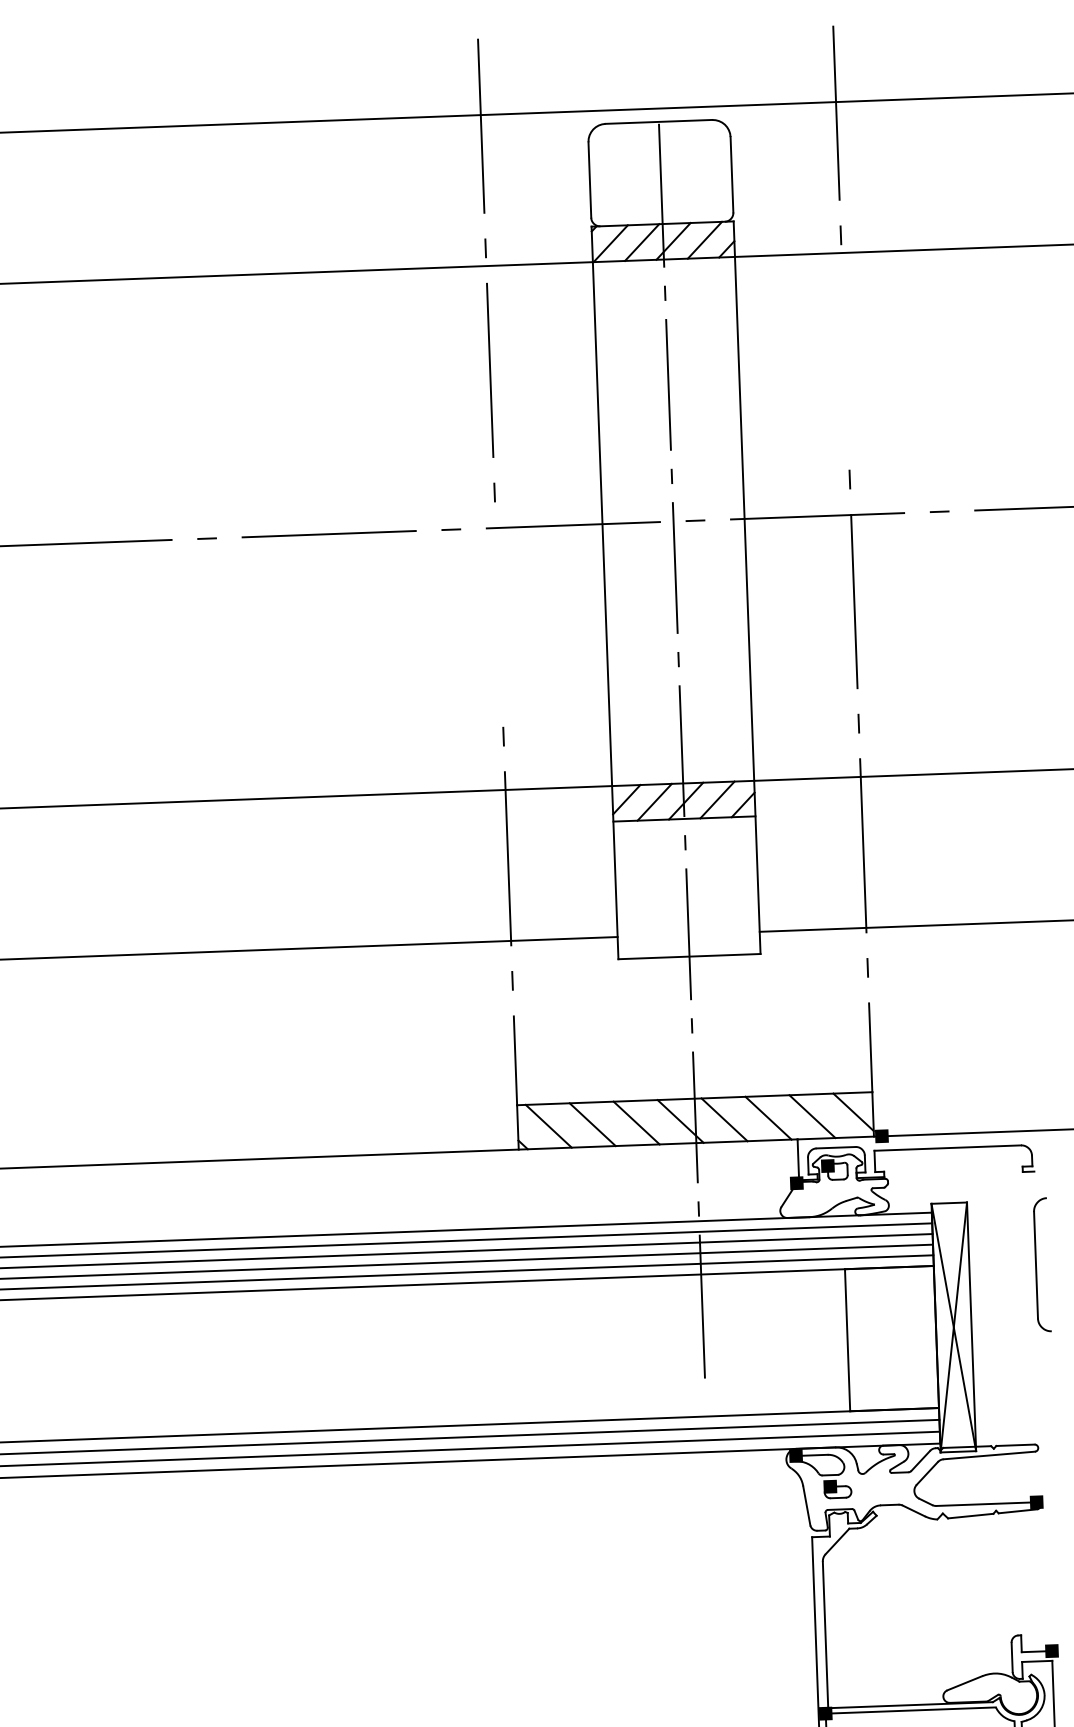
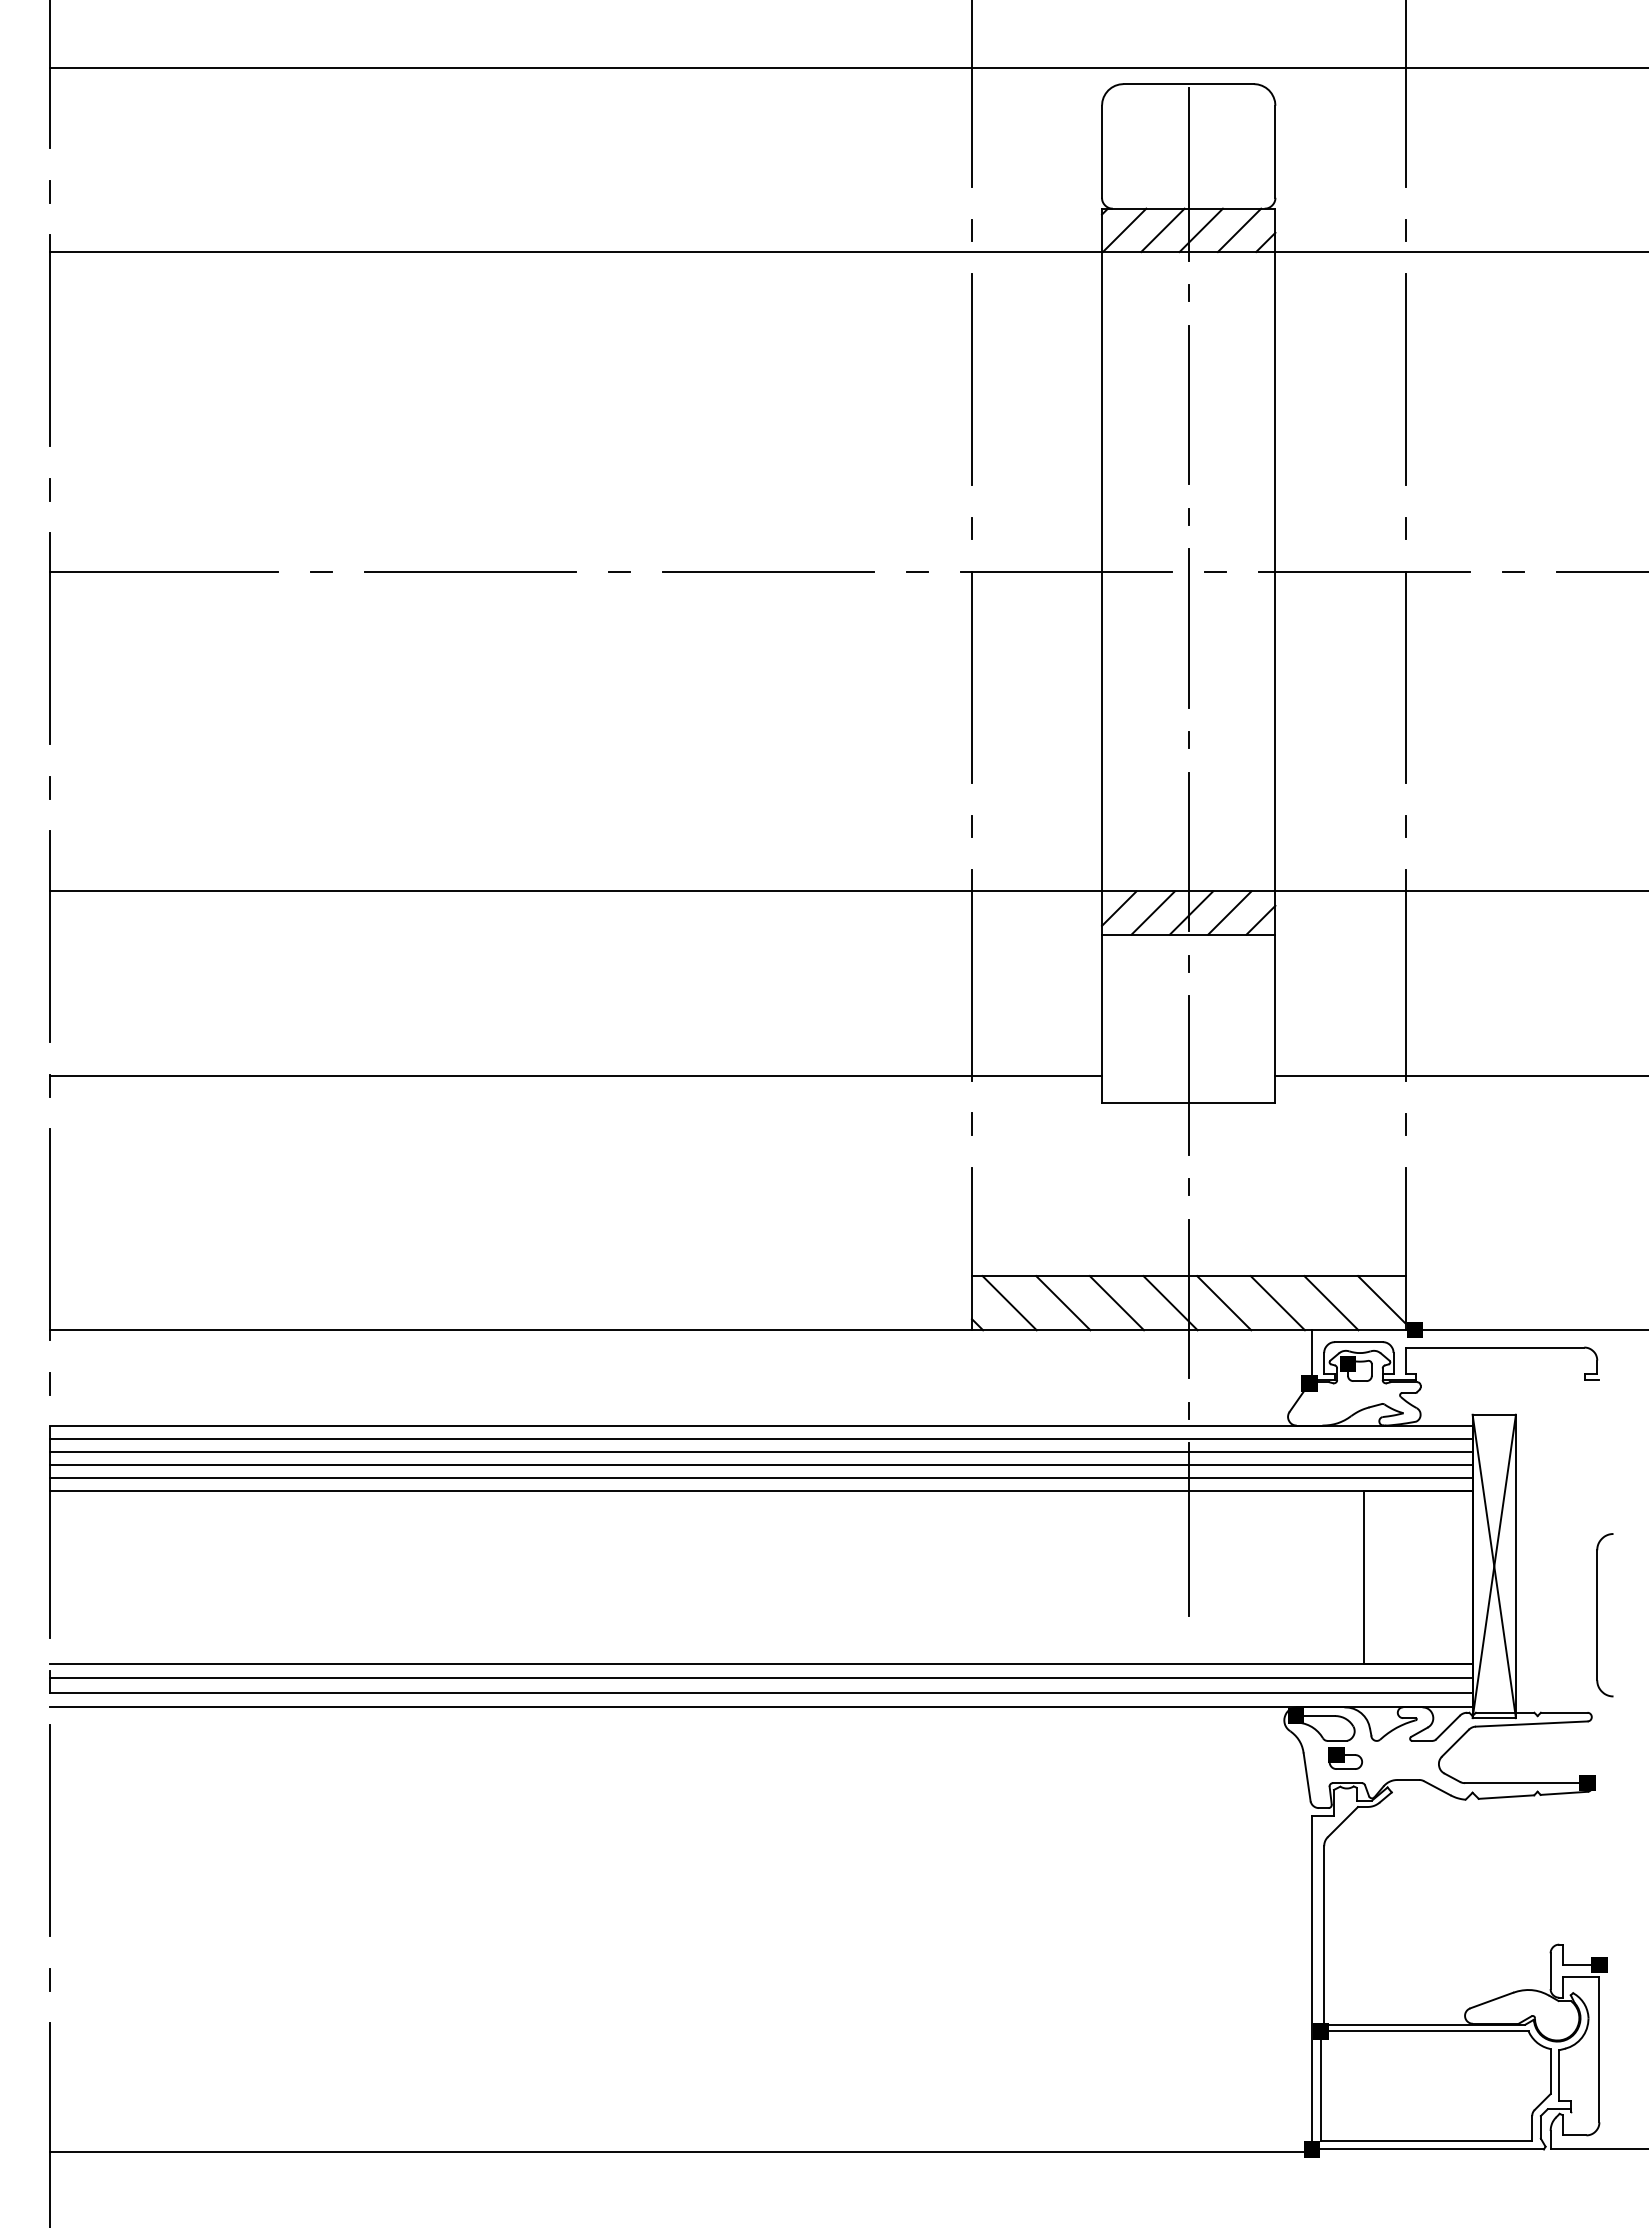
line: (845, 357) -> (1405, 379), added
line: (499, 614) -> (972, 677), added
part: (1036, 1265) -> (1597, 1615), moved

